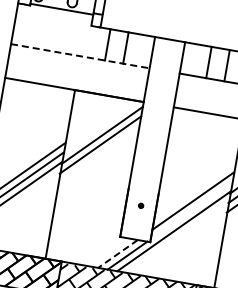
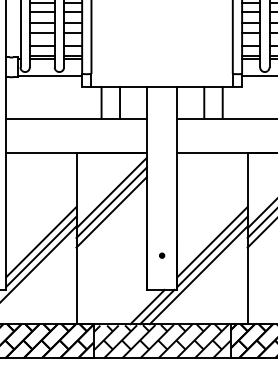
line: (81, 56) -> (77, 118), dashed -> solid
line: (98, 154) -> (111, 212), added
line: (191, 210) -> (212, 251), added
line: (117, 254) -> (147, 307), dashed -> solid

